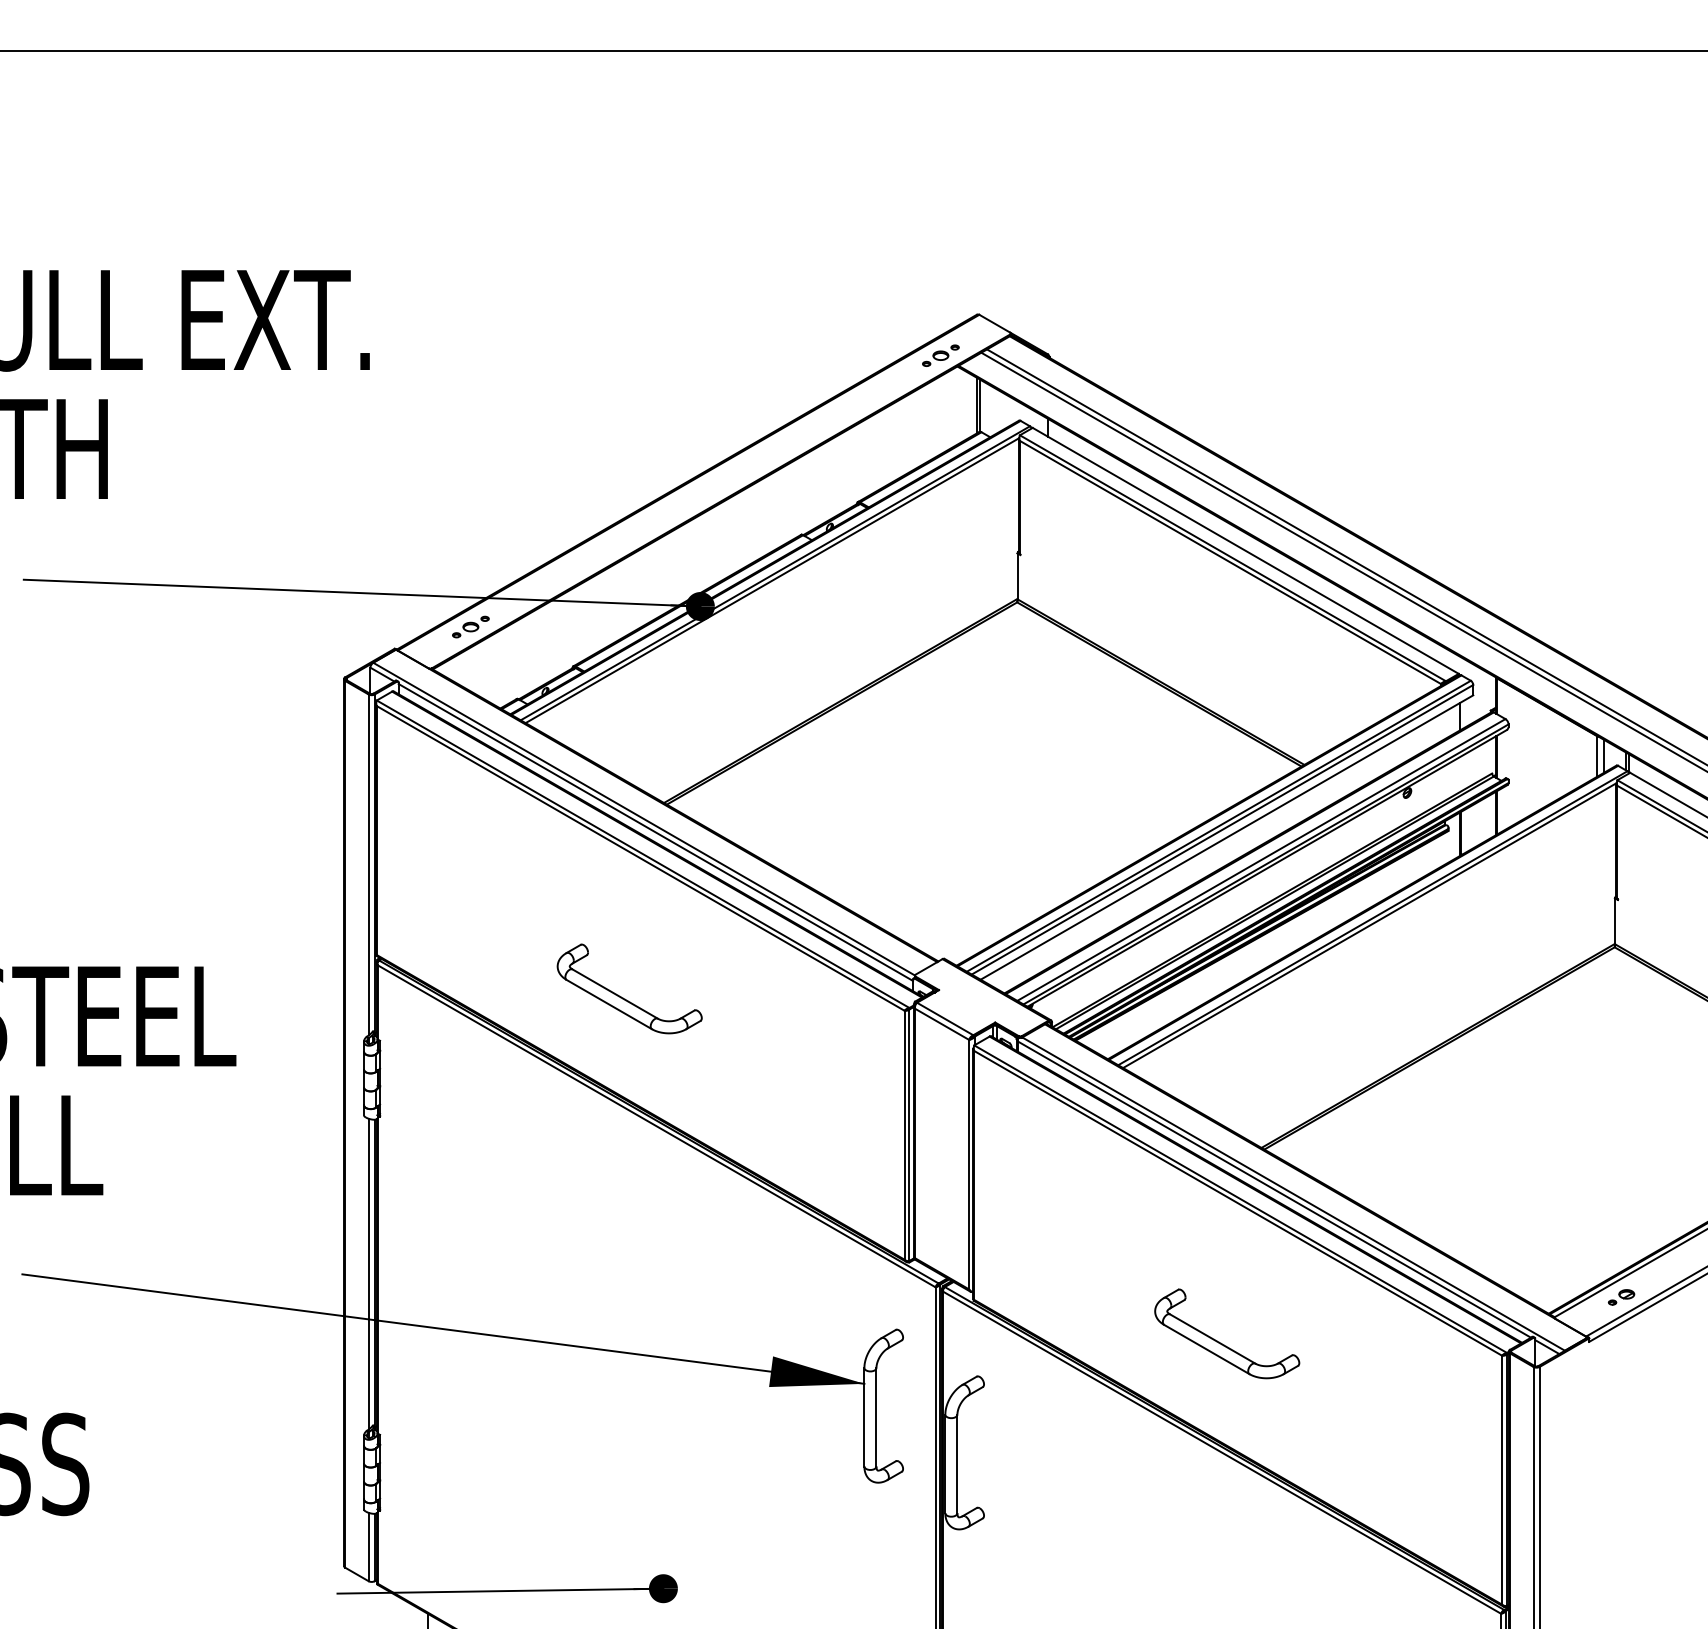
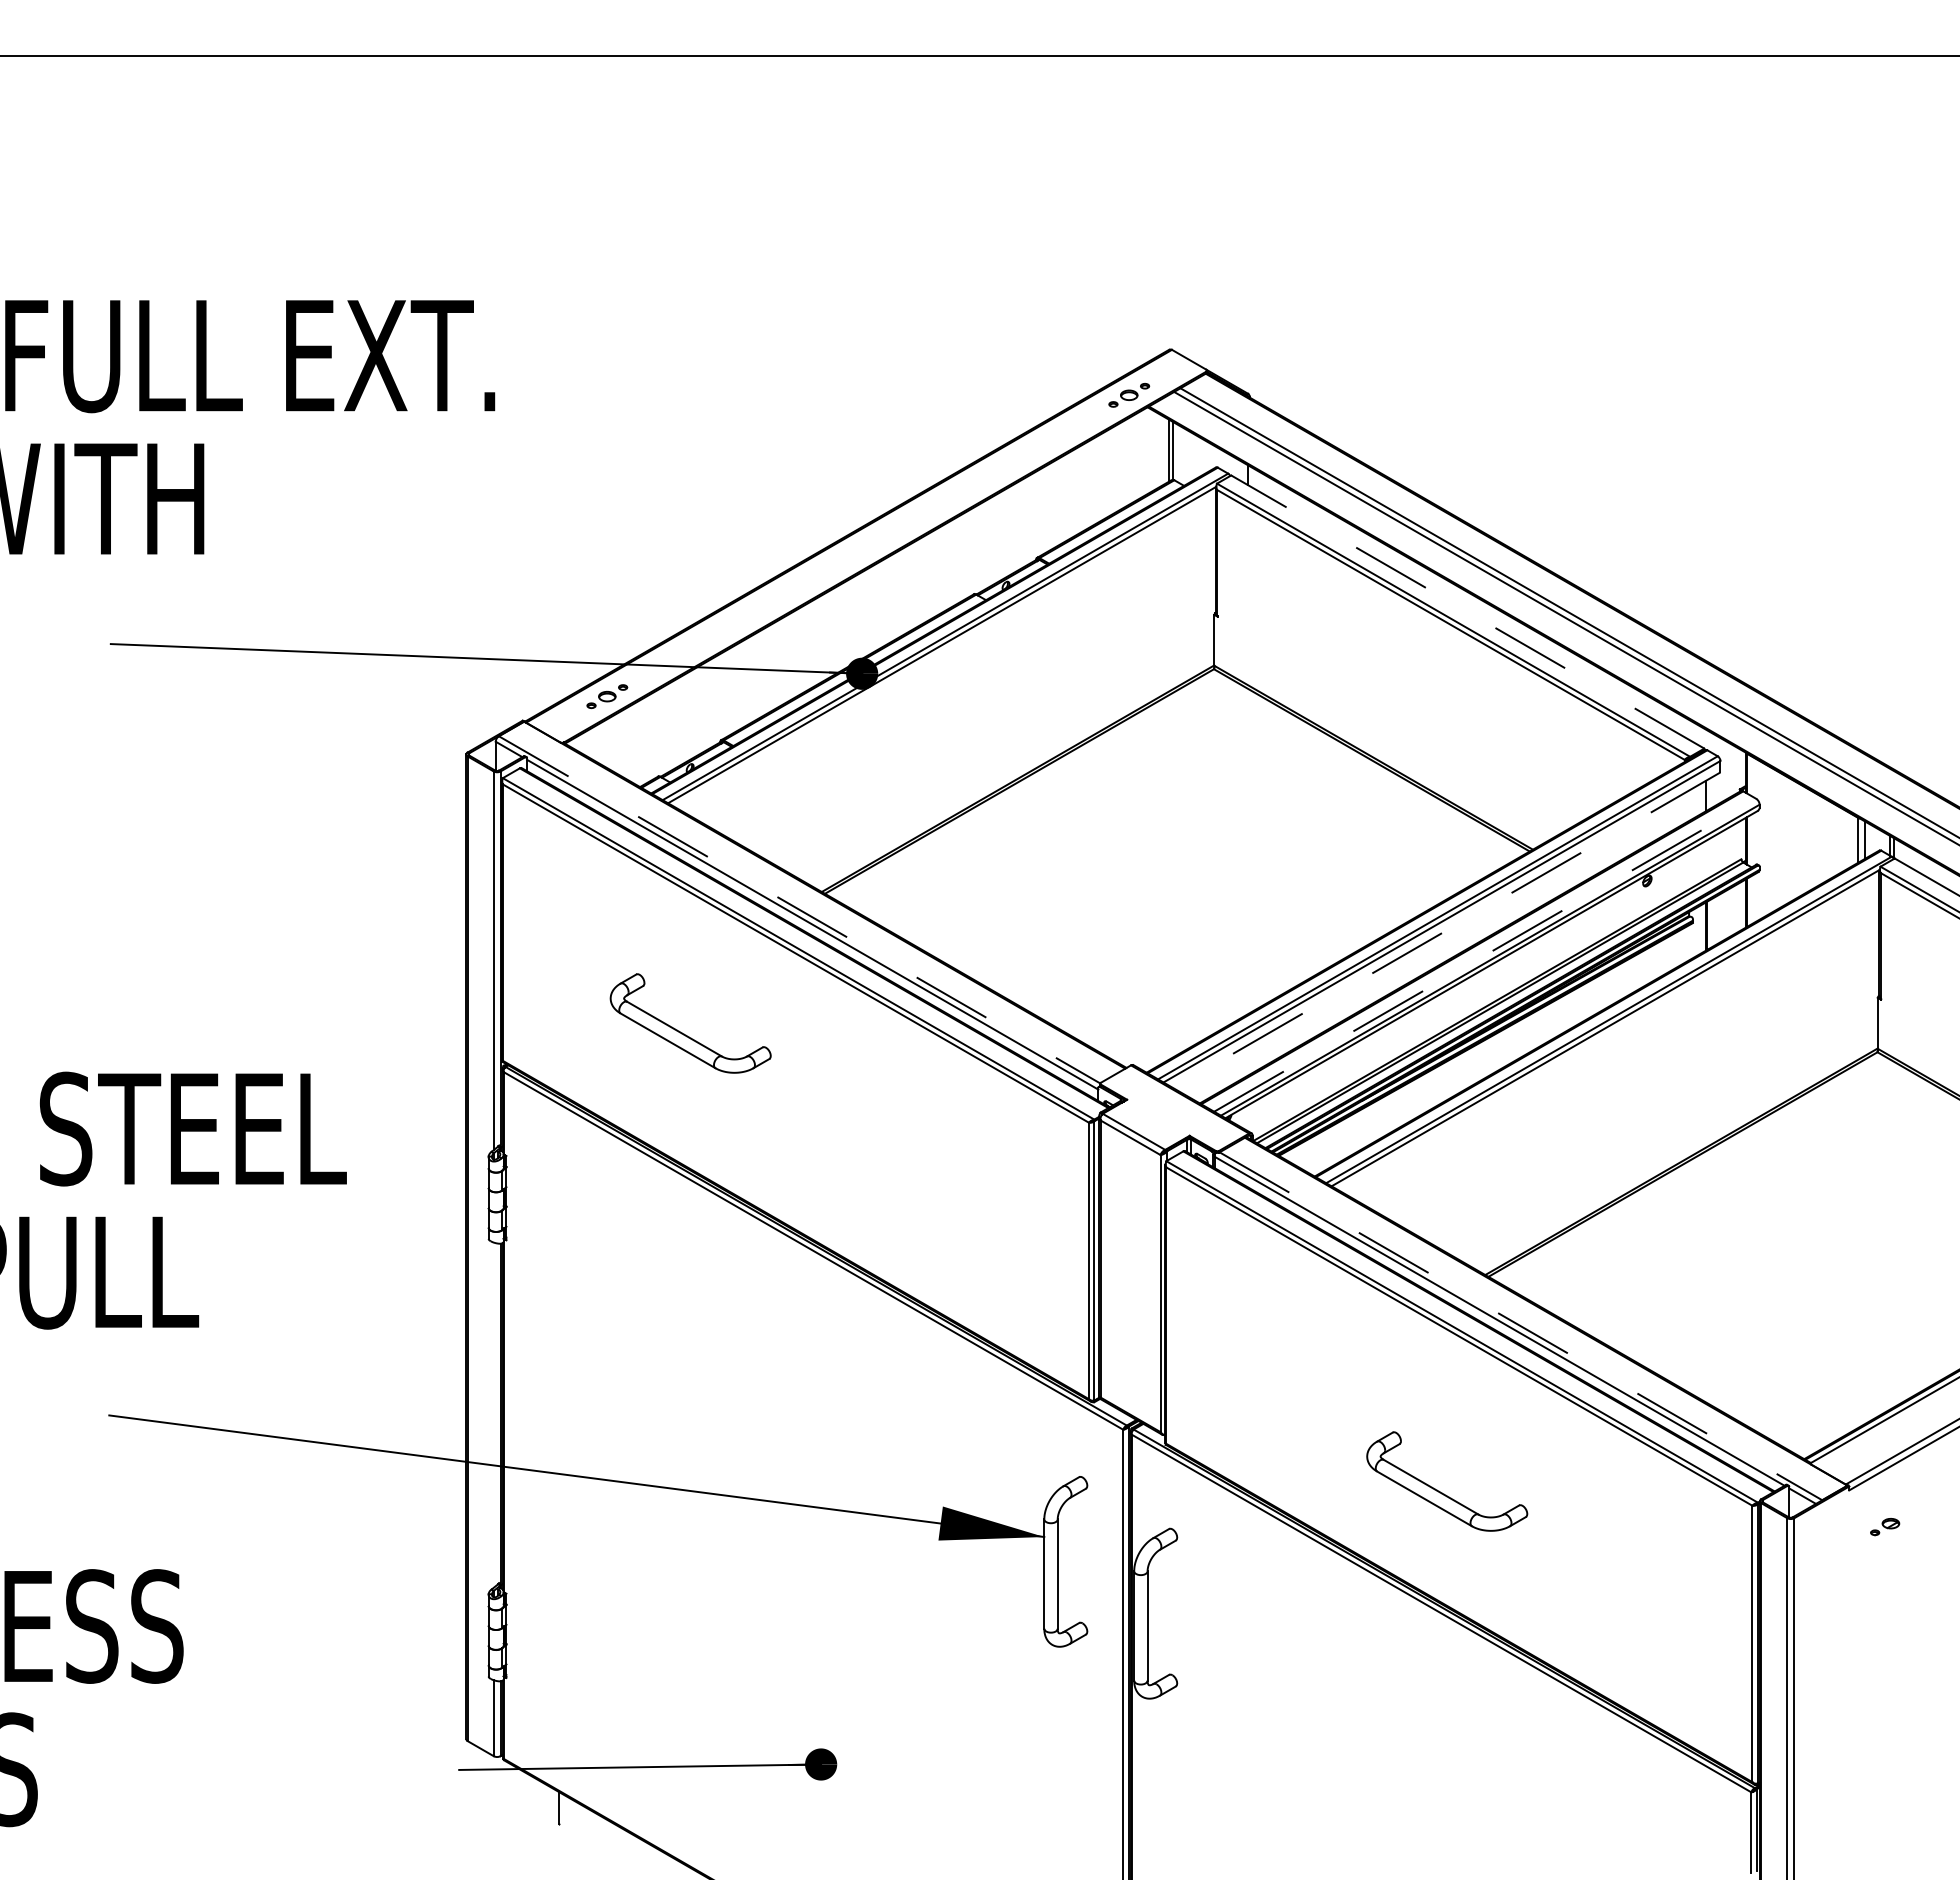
line: (1245, 550) -> (1467, 611), solid -> dashed
line: (644, 819) -> (800, 910), solid -> dashed
line: (1226, 837) -> (1446, 930), solid -> dashed
line: (1261, 860) -> (1485, 955), solid -> dashed
part: (624, 997) -> (684, 1033), moved
line: (1293, 1194) -> (1520, 1326), solid -> dashed
line: (368, 1273) -> (493, 1414), removed
part: (1621, 1297) -> (1885, 1527), moved

